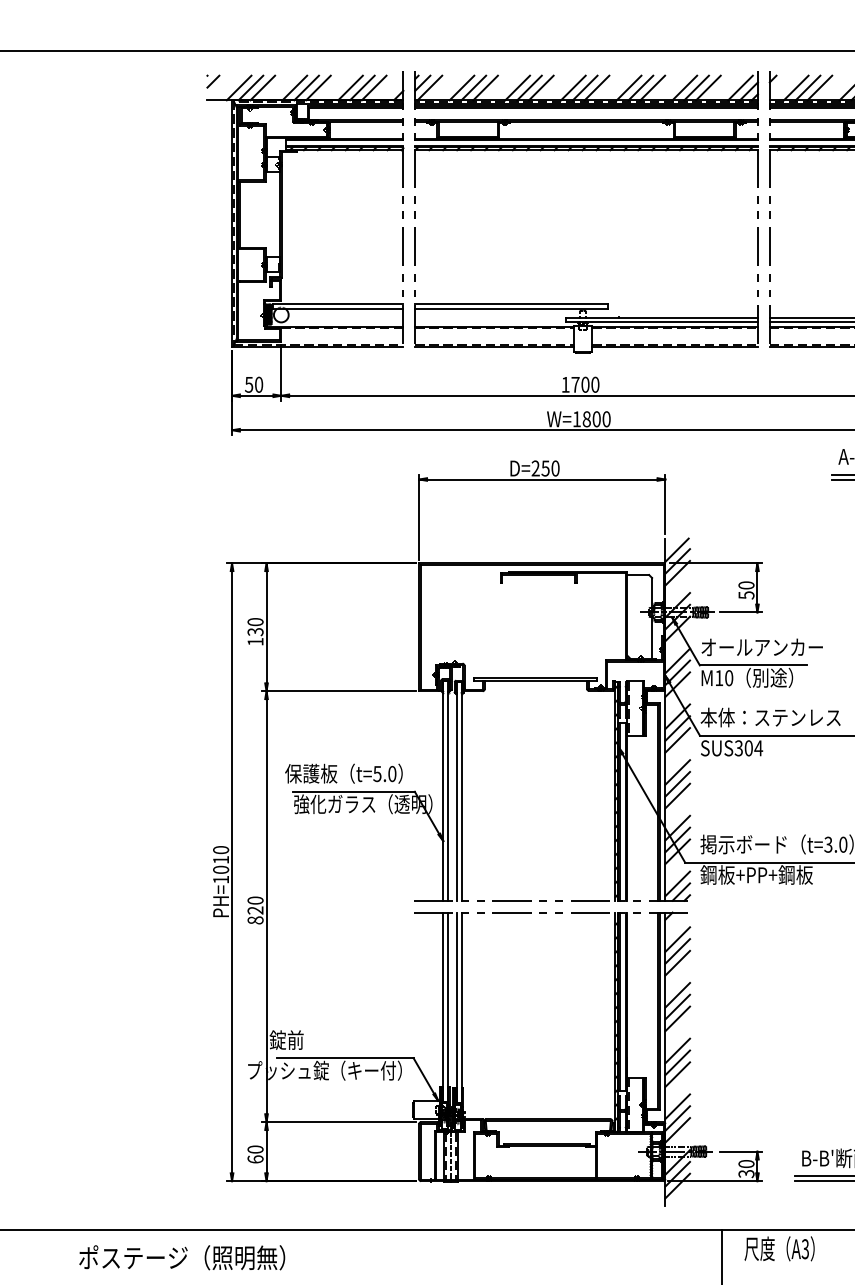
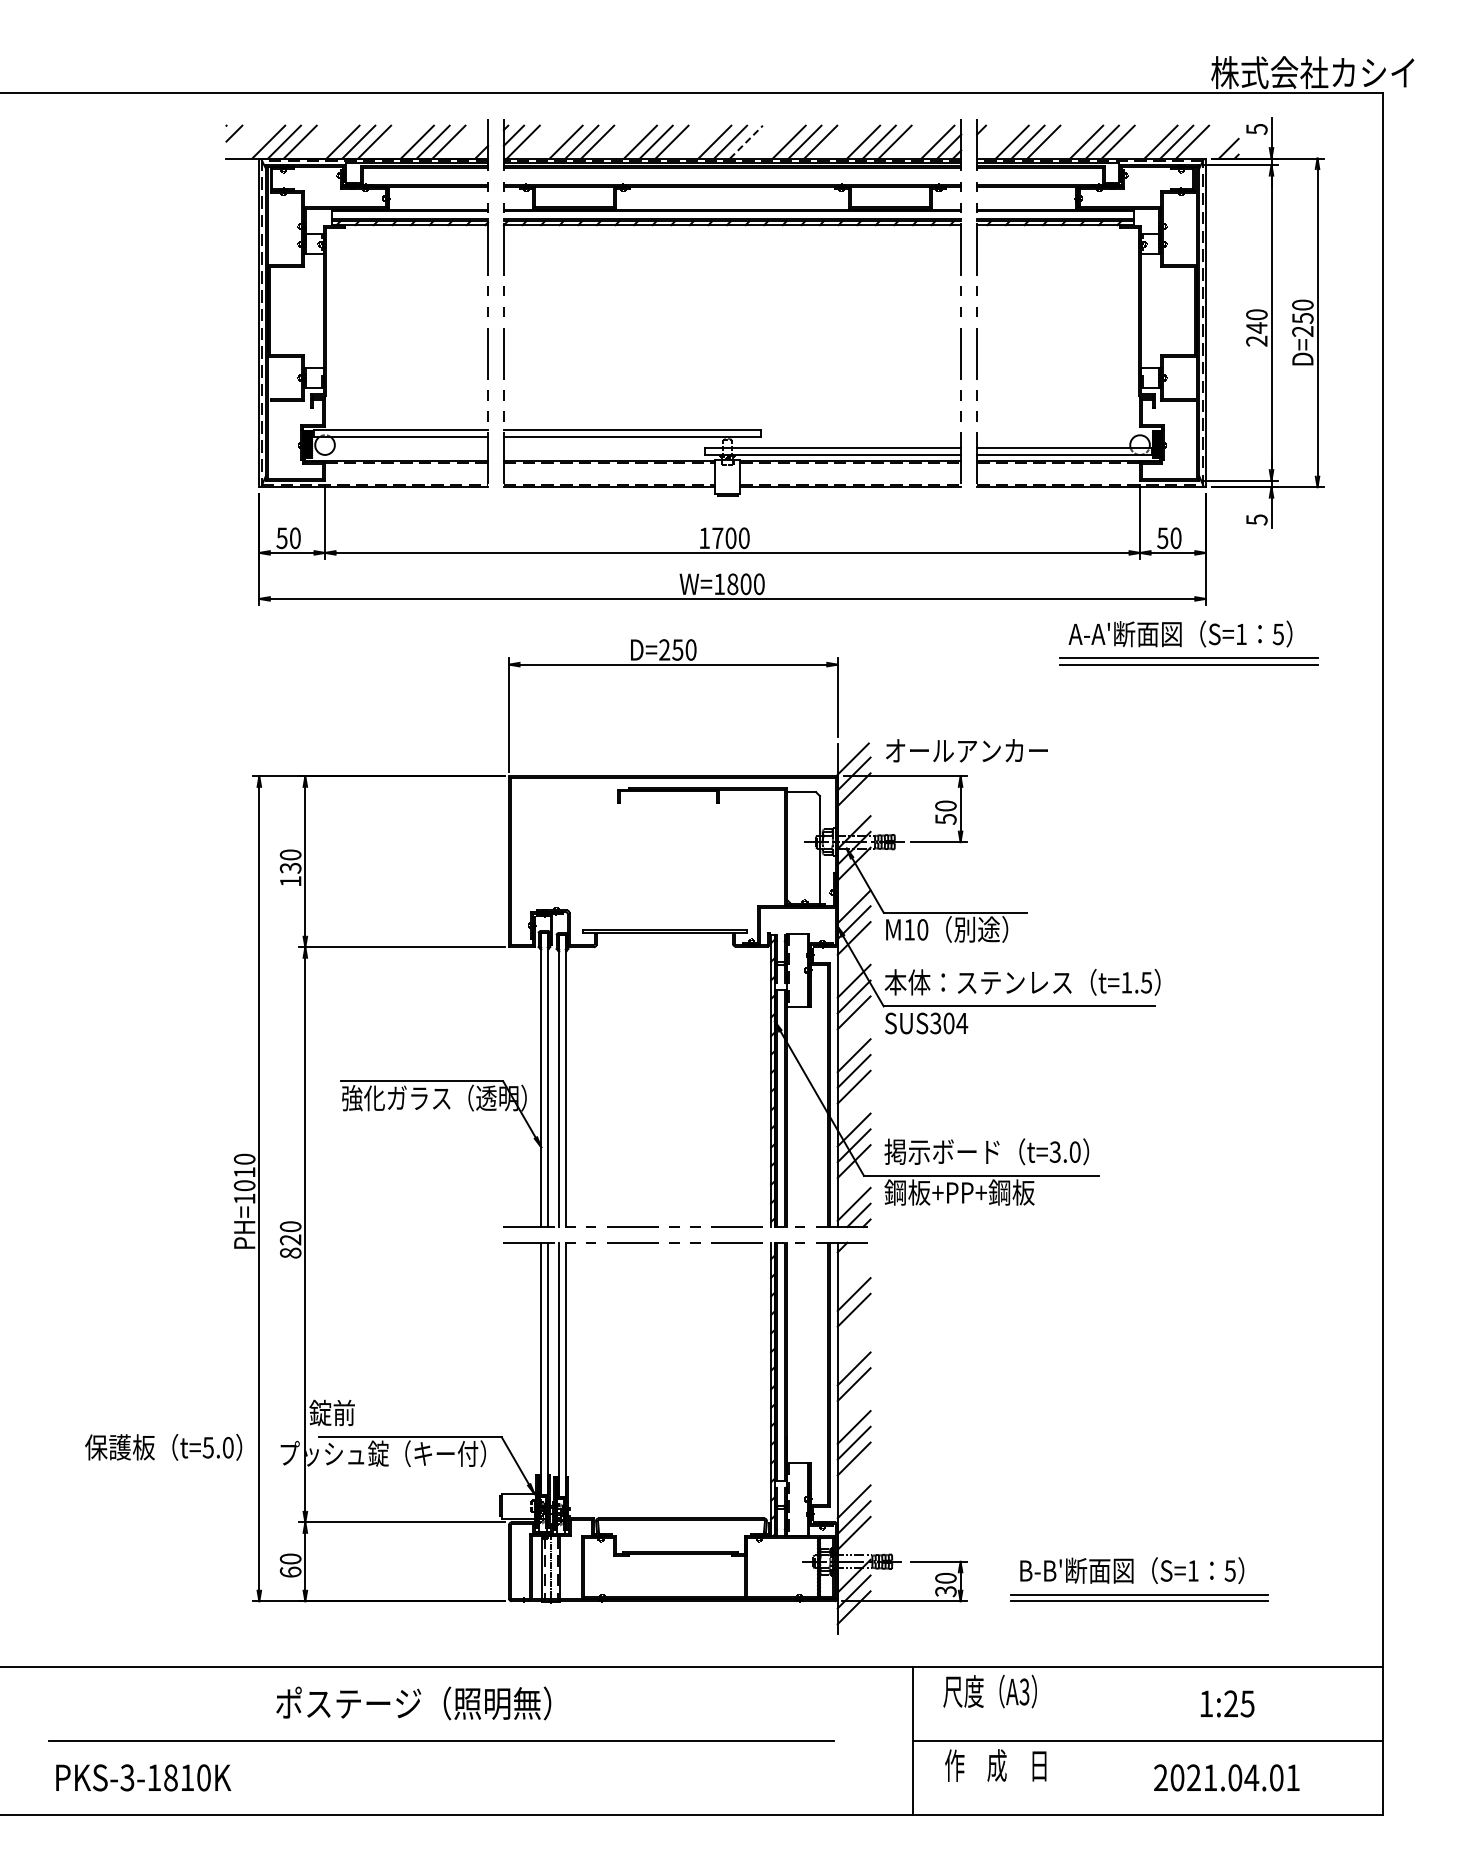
line: (597, 87) -> (746, 141), solid -> dashed
text: (761, 647) -> (966, 750), moved
text: (343, 773) -> (163, 1447), moved
line: (677, 939) -> (853, 1278), removed
line: (677, 994) -> (853, 1352), removed
text: (182, 1257) -> (413, 1703), moved

